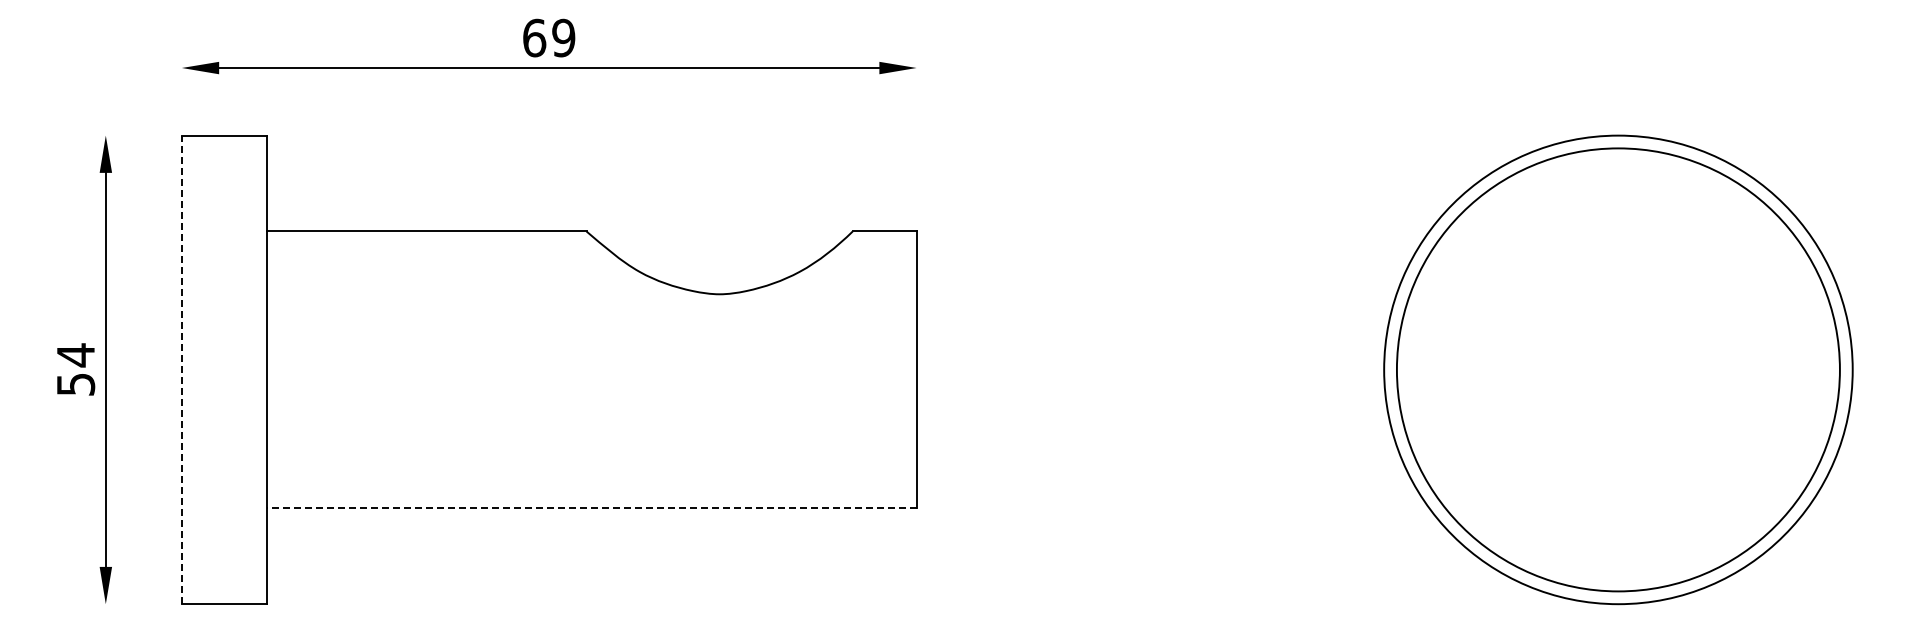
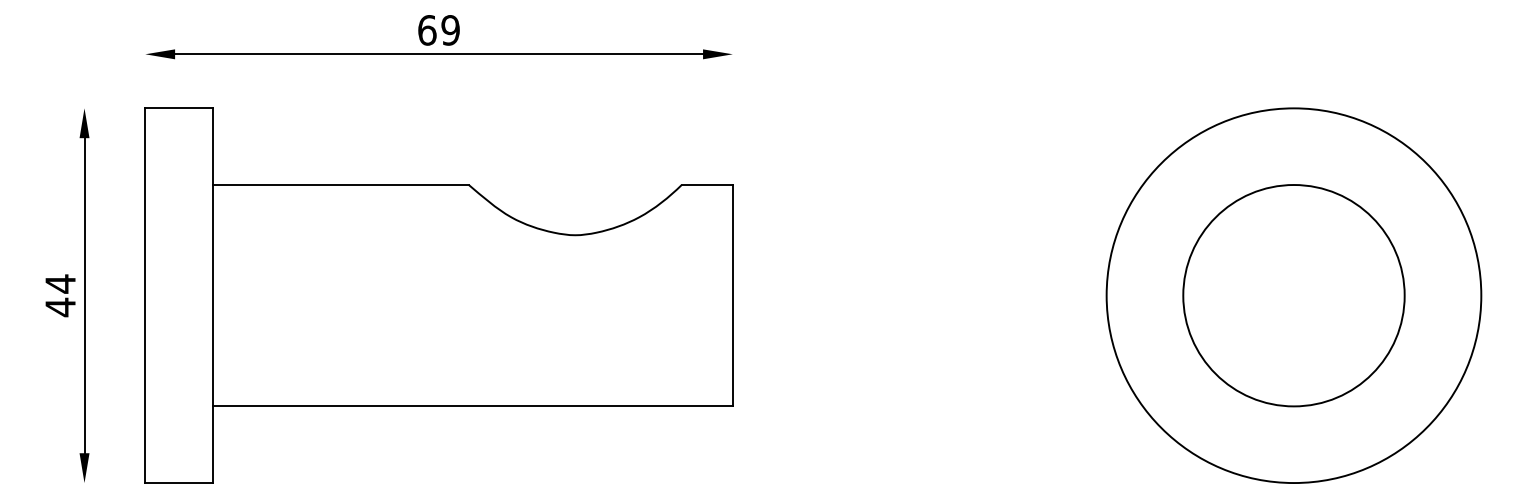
line: (181, 369) -> (145, 295), dashed -> solid
circle: (1618, 369) -> (1294, 295), size x0.62
text: (76, 384) -> (61, 307), 54 -> 44
line: (591, 508) -> (472, 406), dashed -> solid

